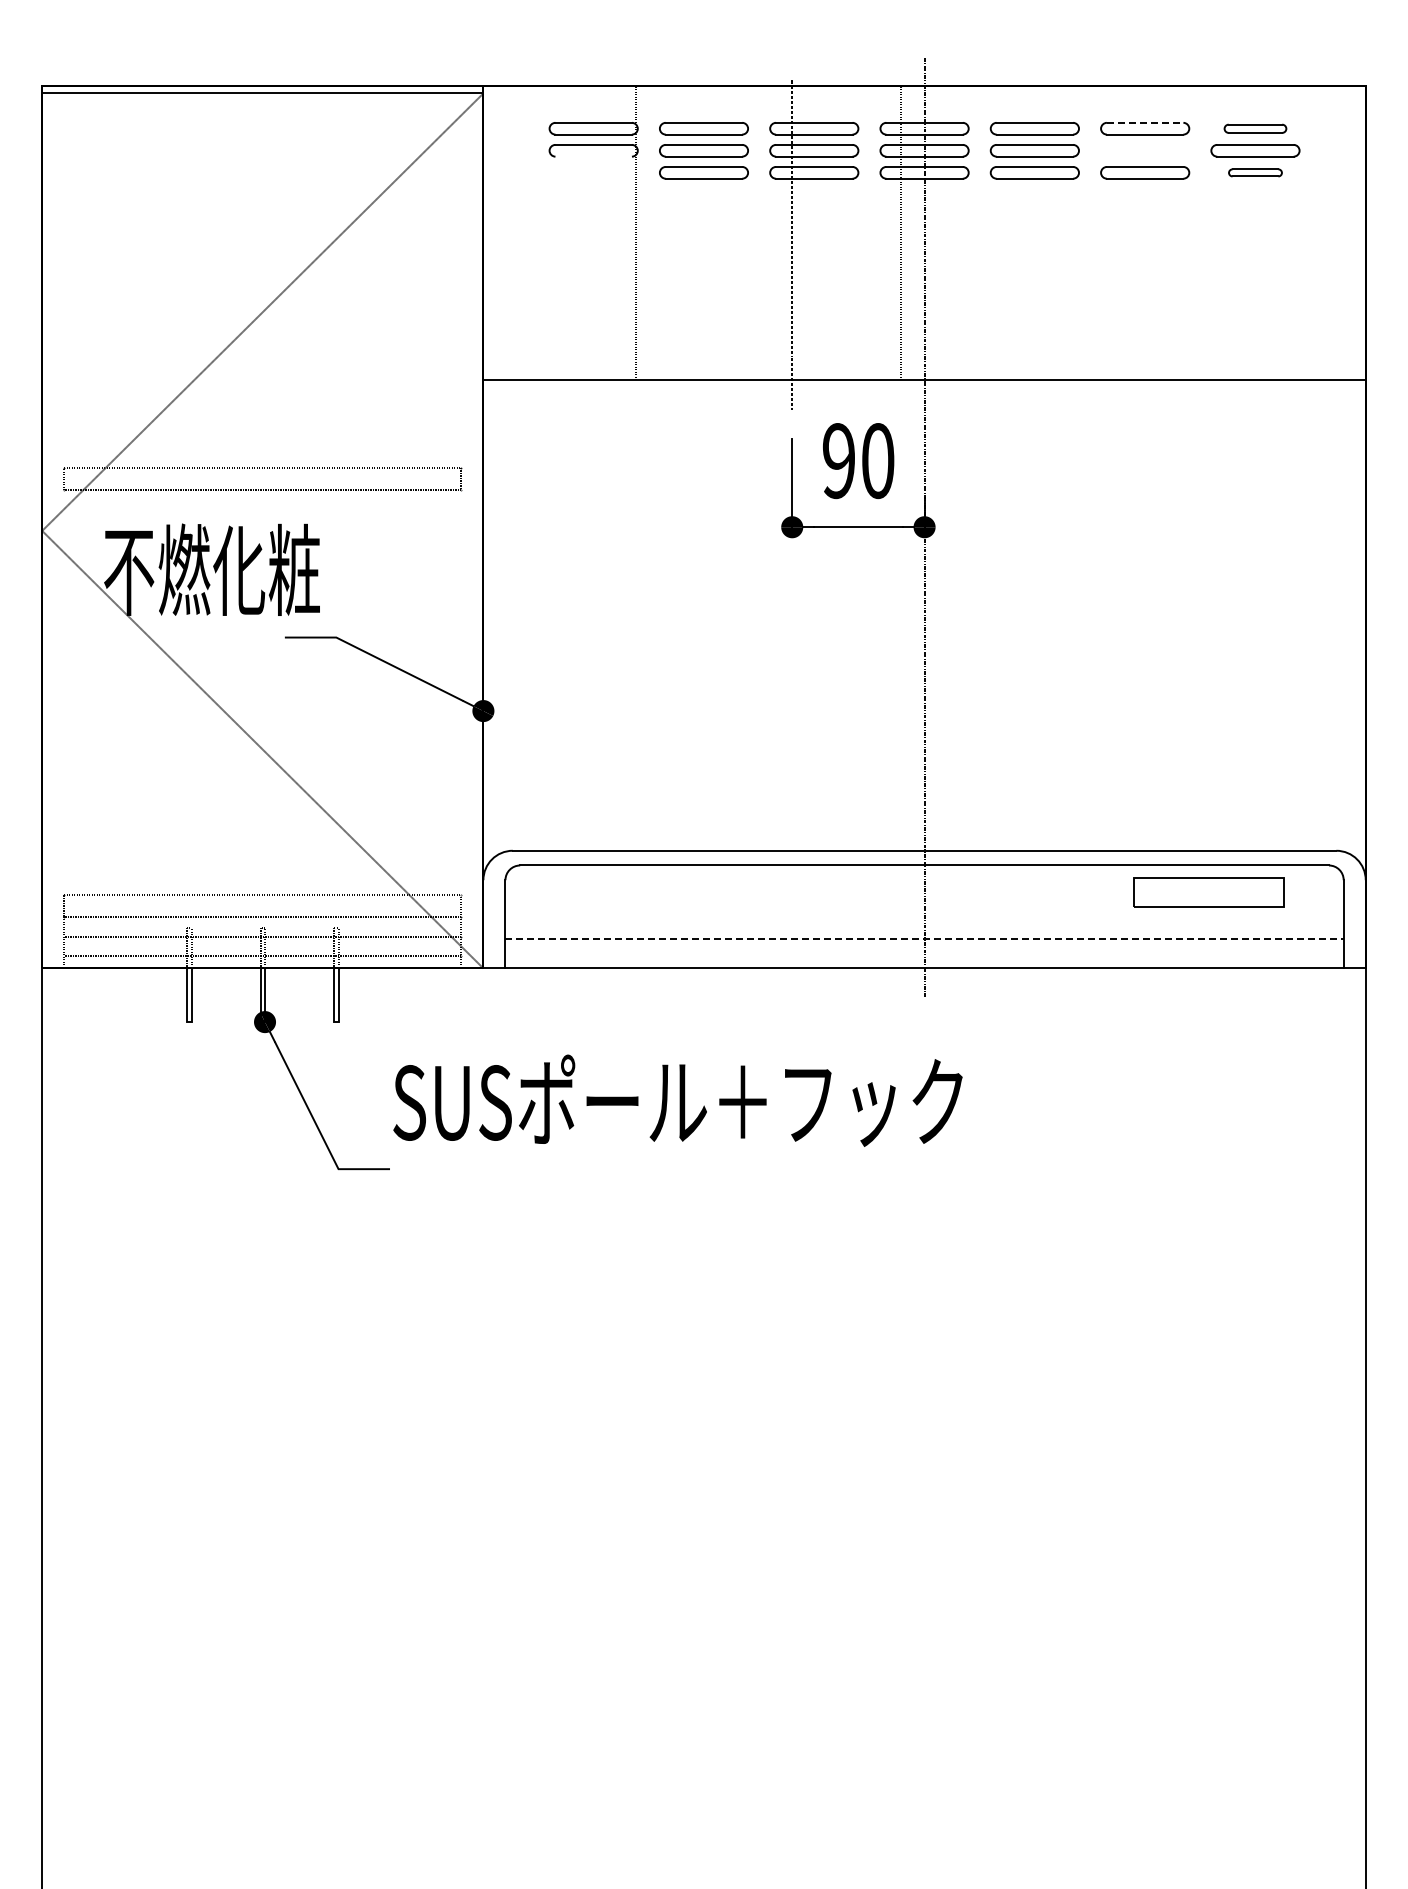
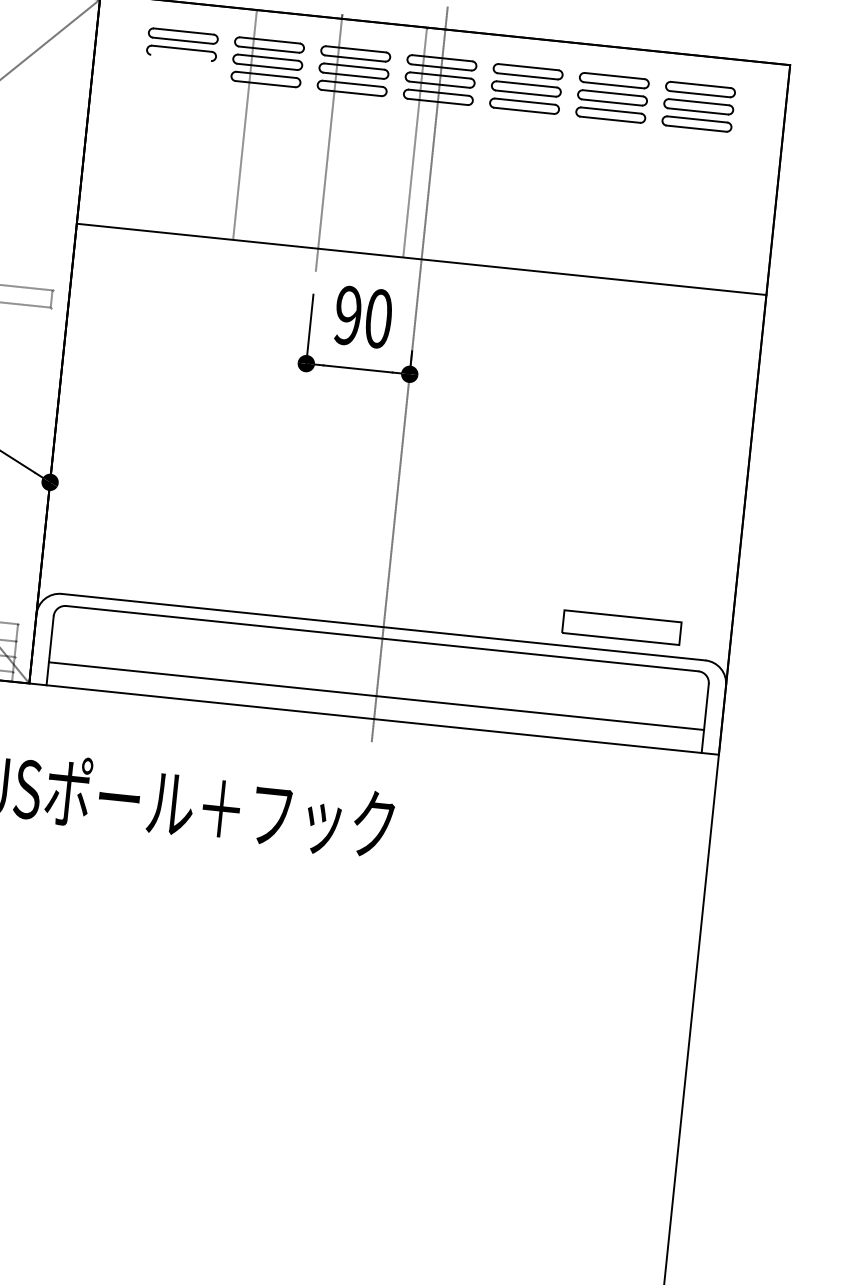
line: (1145, 122) -> (615, 75), dashed -> solid
part: (1255, 128) -> (700, 89), size x1.43
part: (1145, 150) -> (612, 97), added
part: (1255, 172) -> (697, 123), size x1.67
line: (636, 233) -> (245, 125), moved
part: (1208, 892) -> (621, 627), moved
line: (925, 939) -> (377, 696), dashed -> solid

